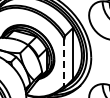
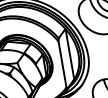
line: (64, 62) -> (62, 64), dashed -> solid

